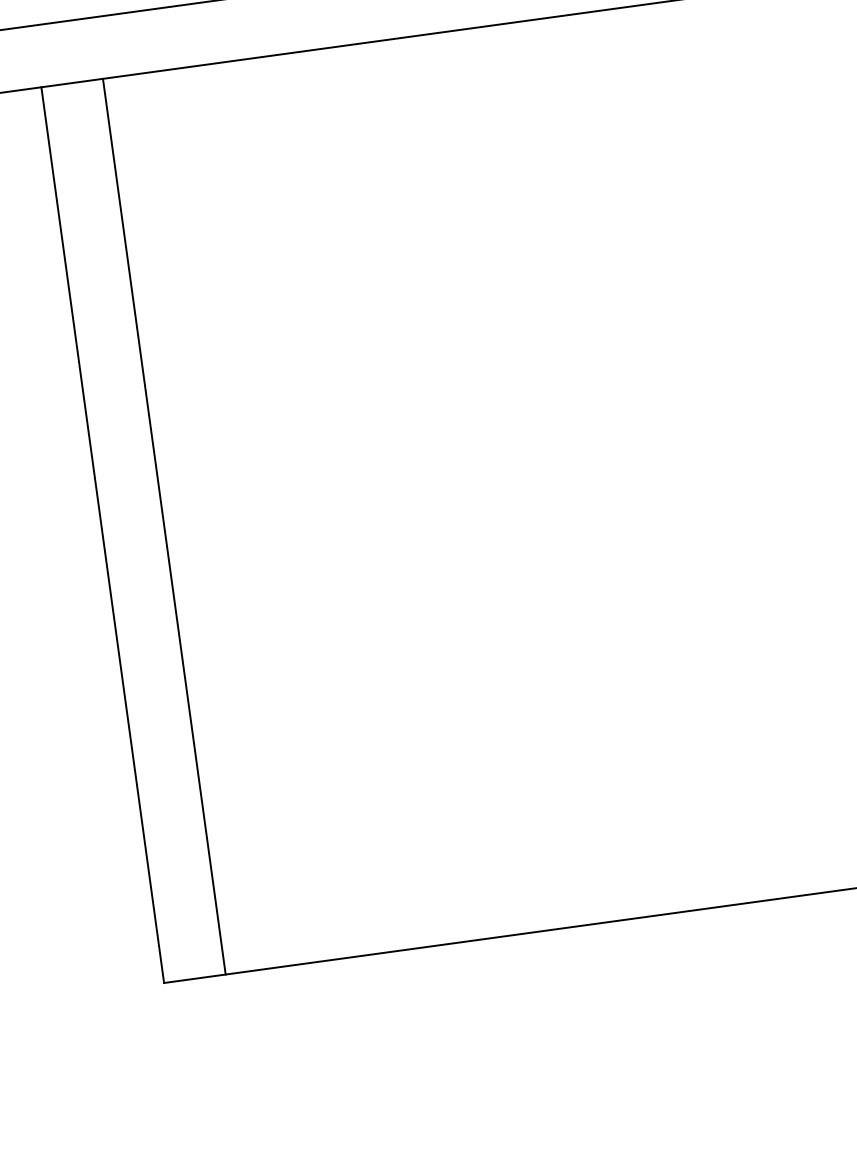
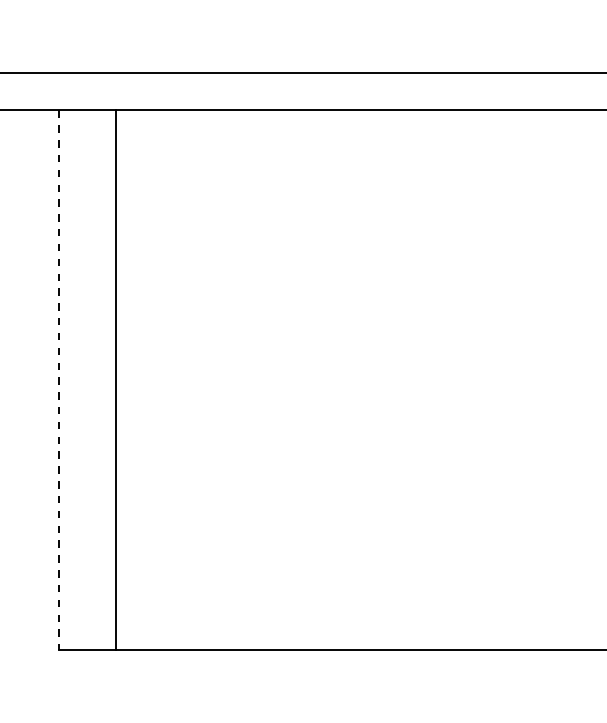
line: (163, 525) -> (115, 379), moved
line: (102, 536) -> (58, 380), solid -> dashed

